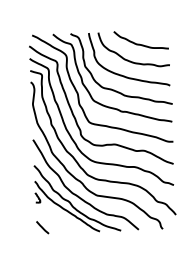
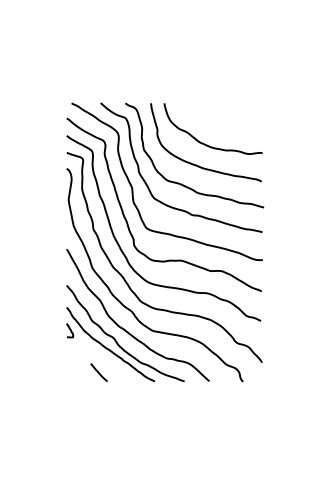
curve: (139, 43) -> (221, 121), removed
line: (42, 227) -> (98, 372), moved

